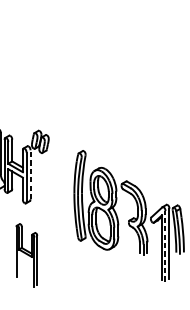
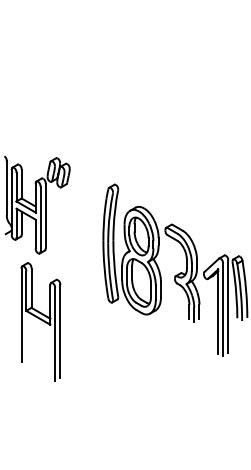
line: (30, 174) -> (45, 215), dashed -> solid
line: (165, 245) -> (223, 309), dashed -> solid
part: (26, 255) -> (40, 321), size x1.43

